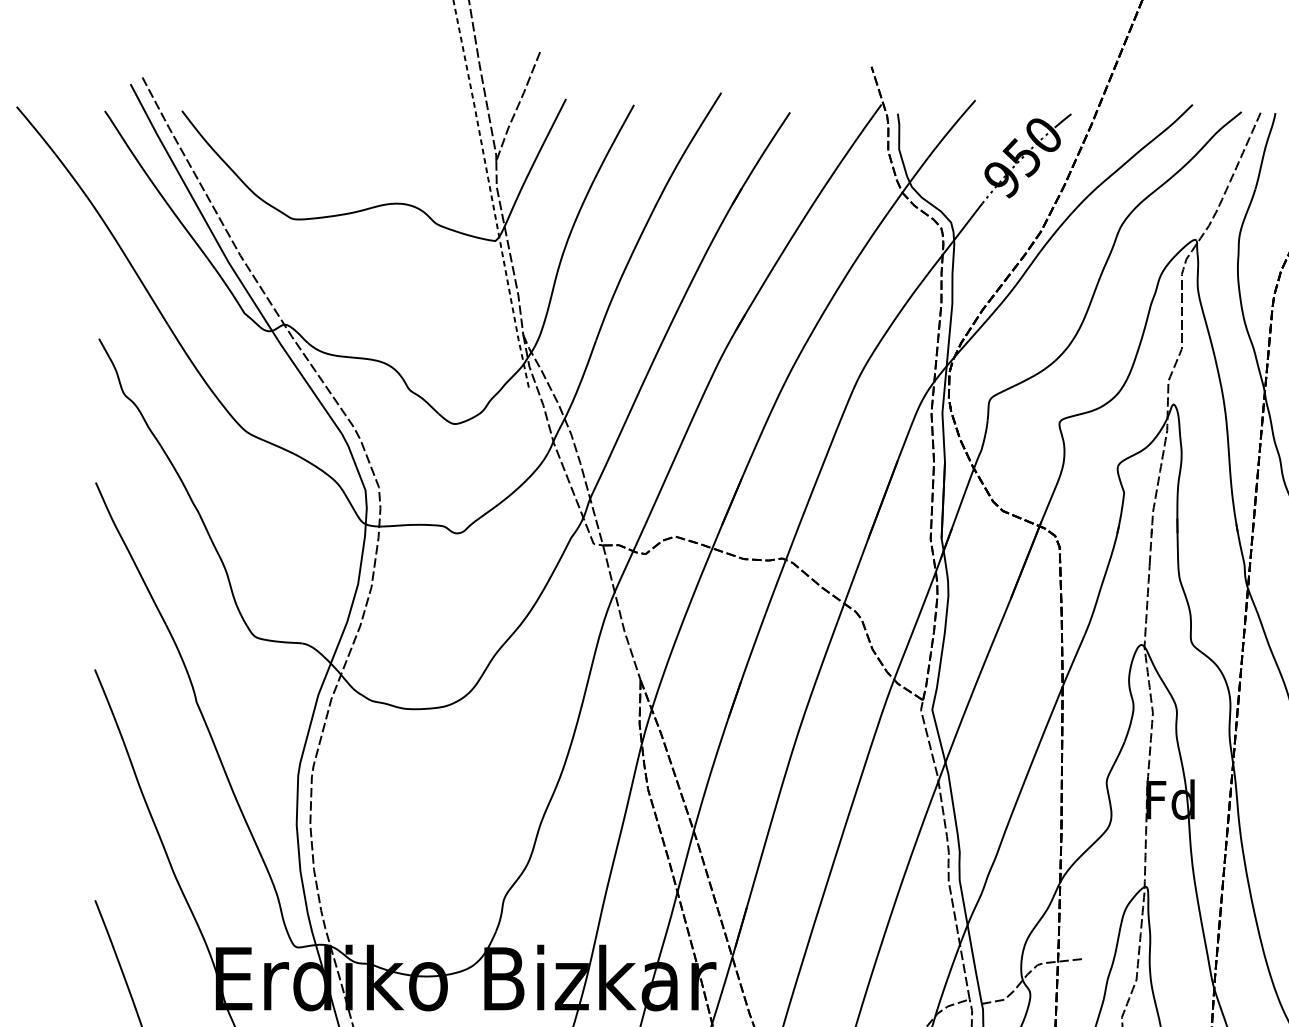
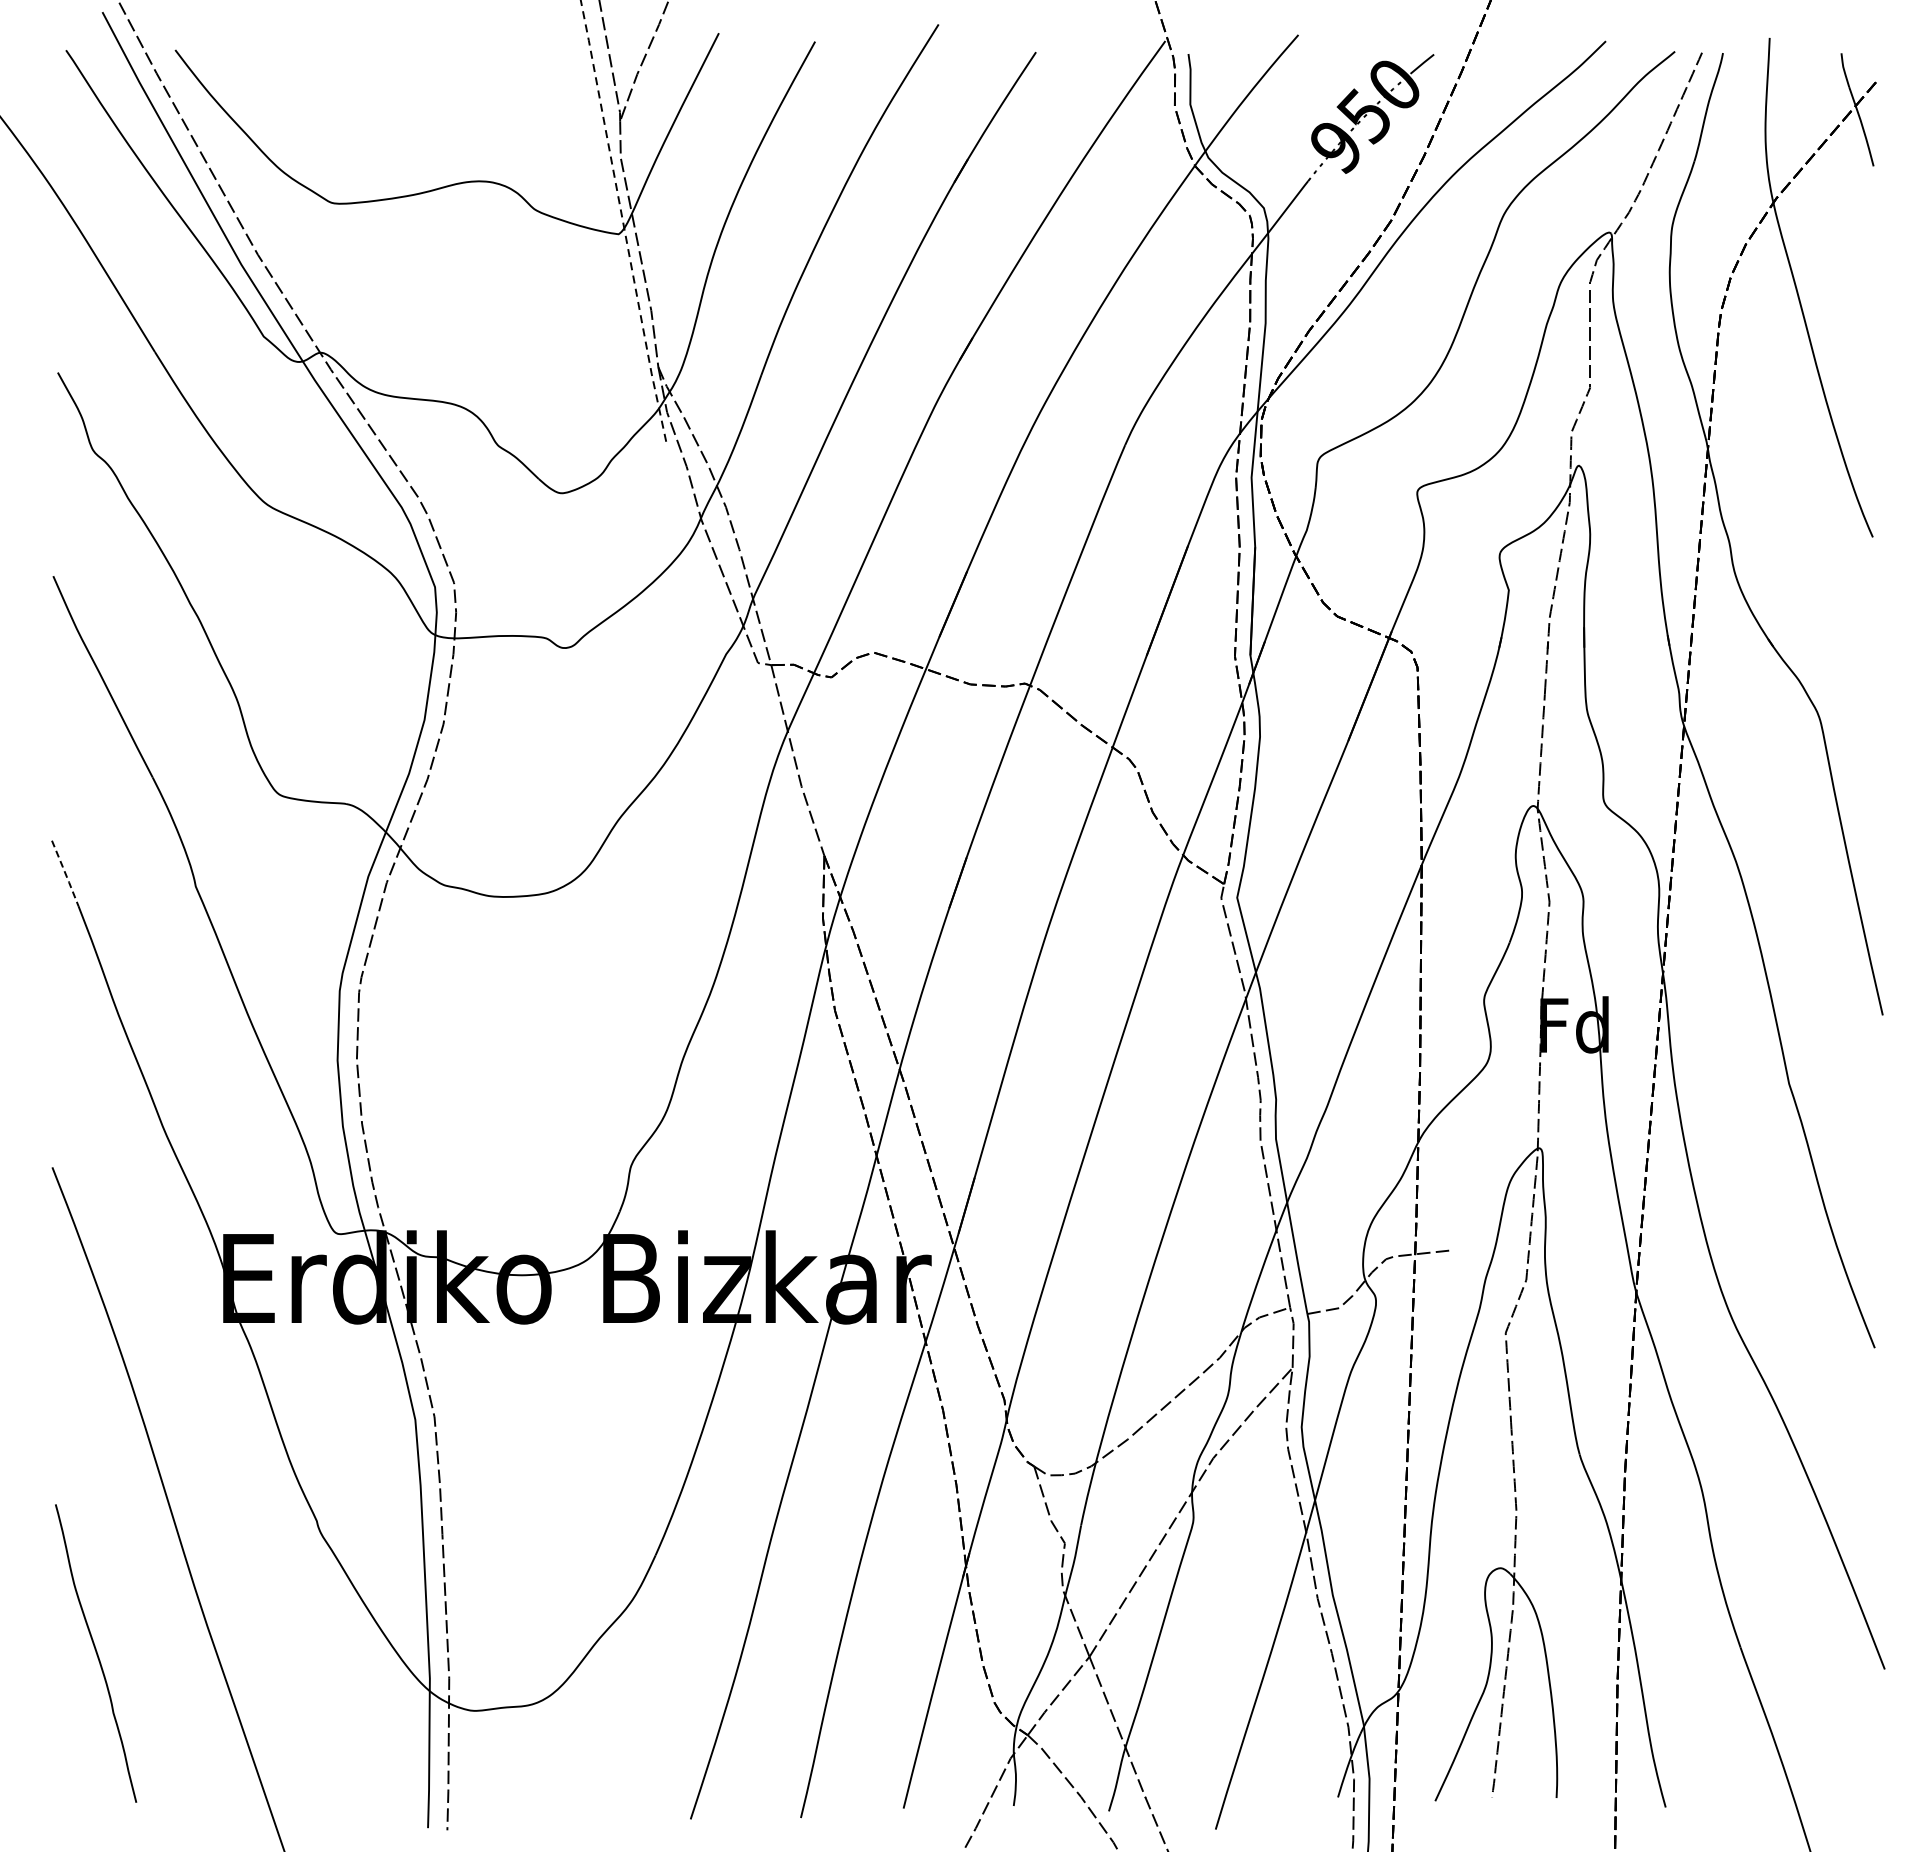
line: (104, 692) -> (65, 873), solid -> dashed

